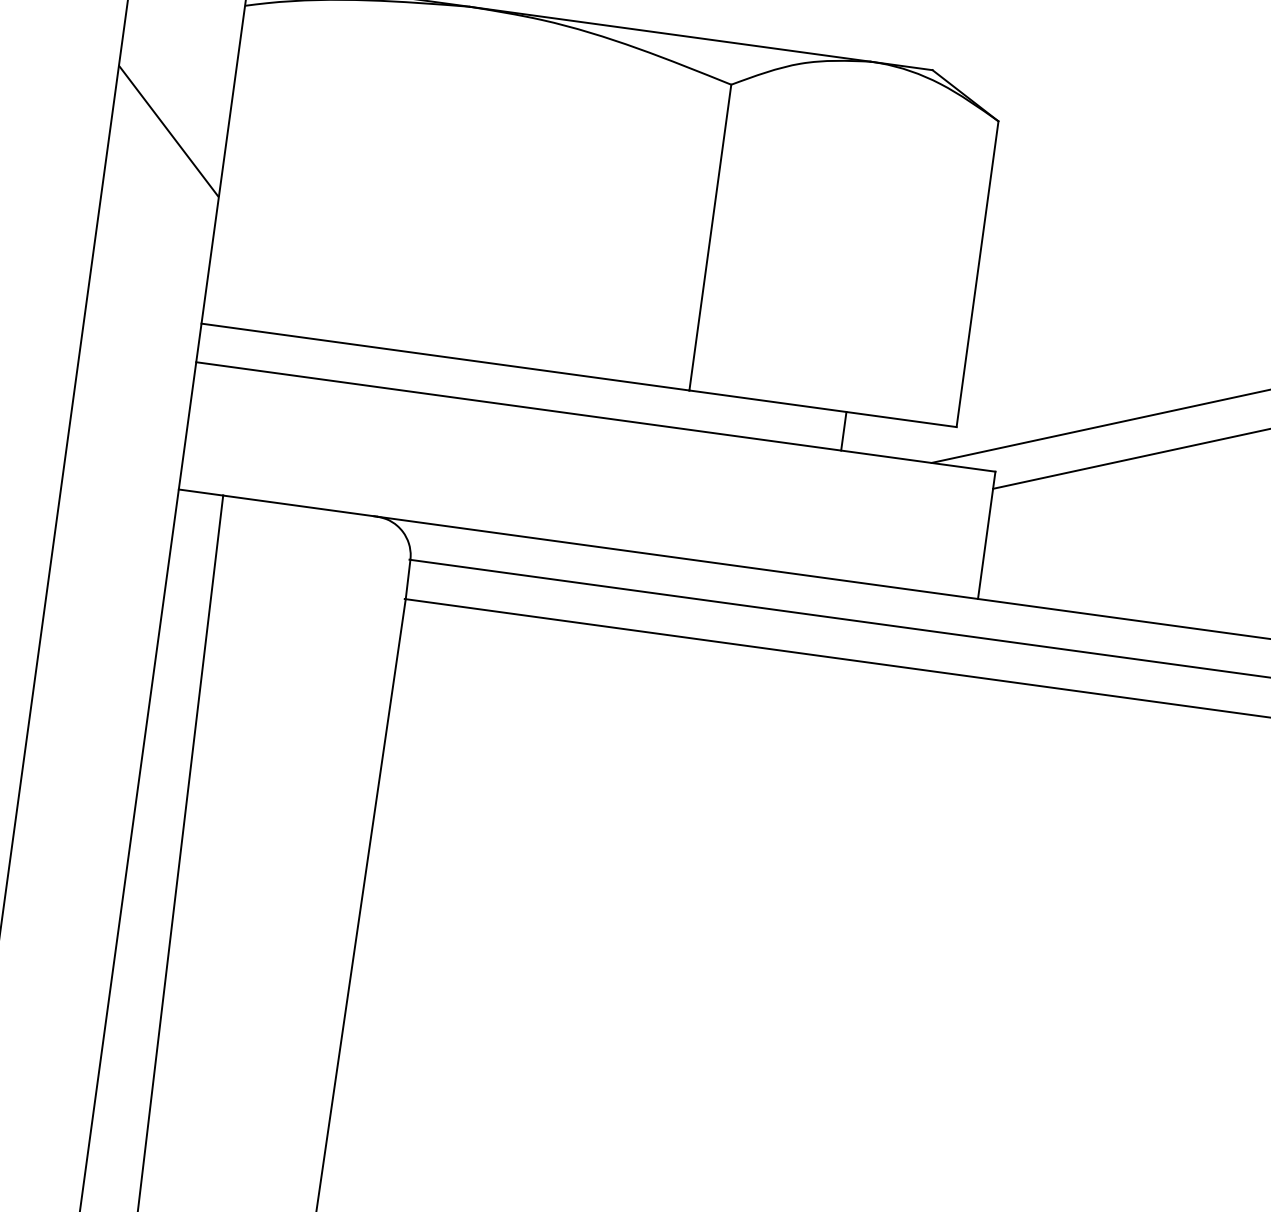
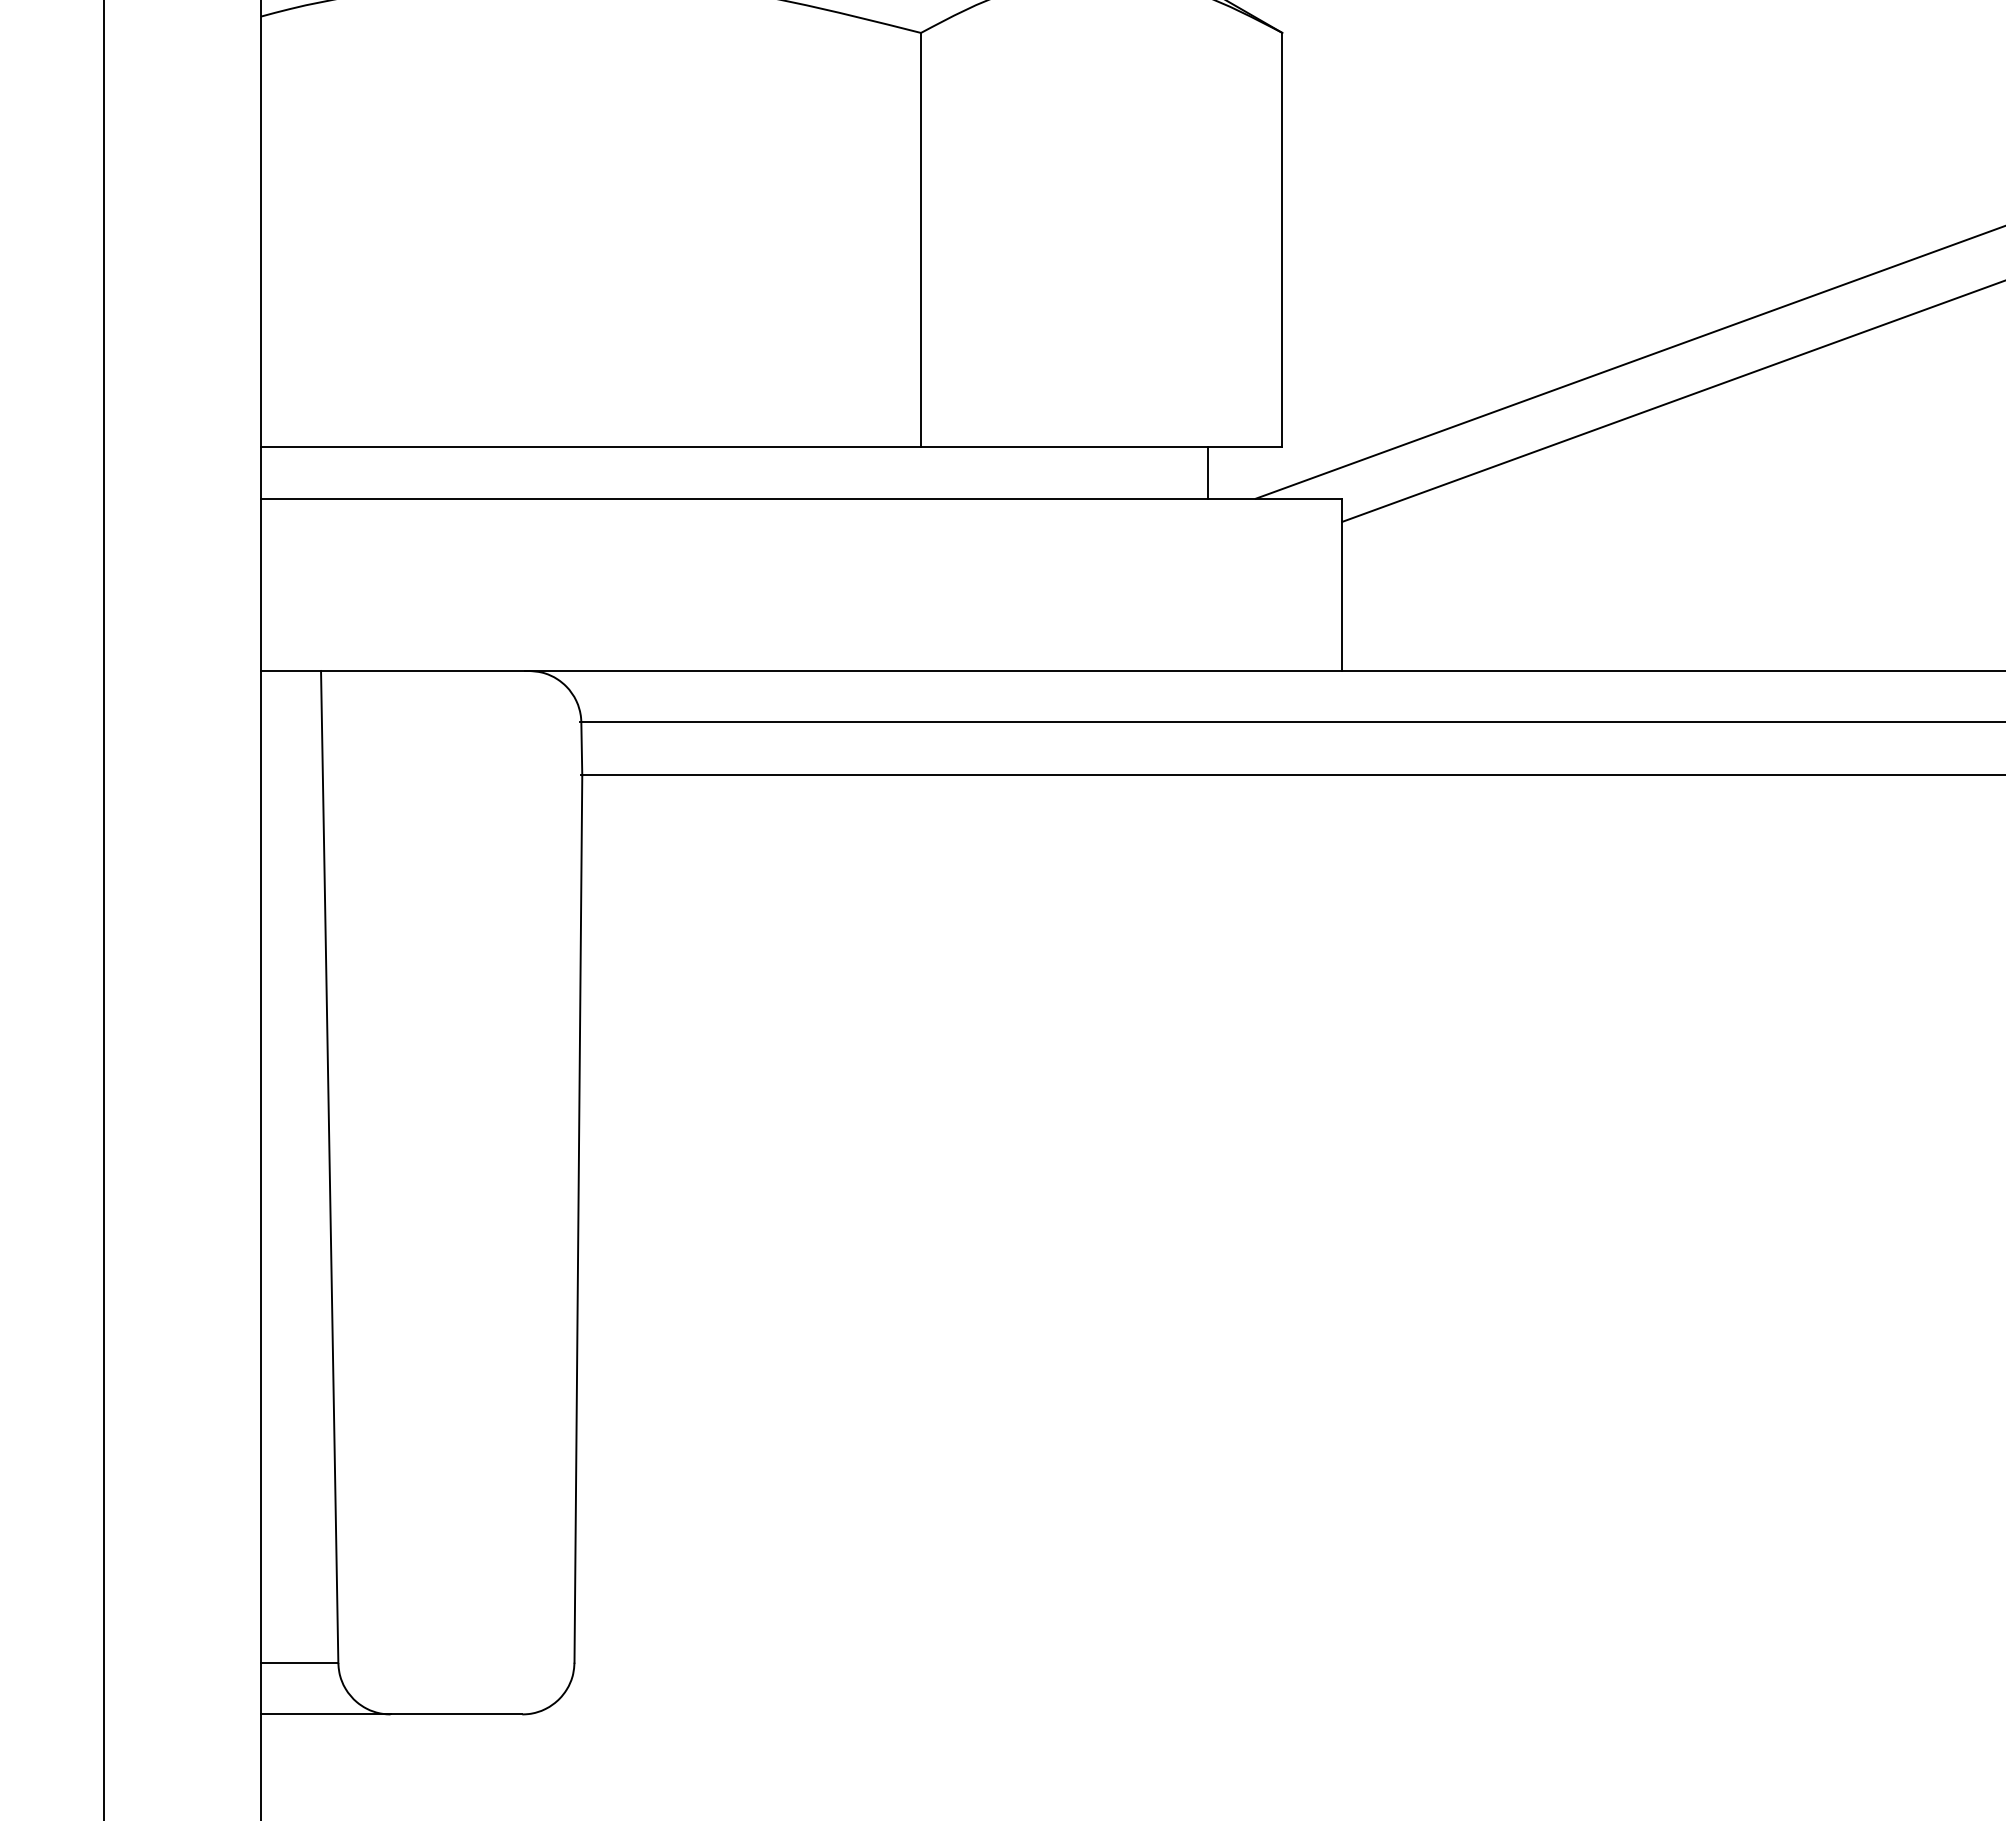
hatch: (168, 131) -> (182, 197), removed
line: (843, 431) -> (1208, 472), moved

